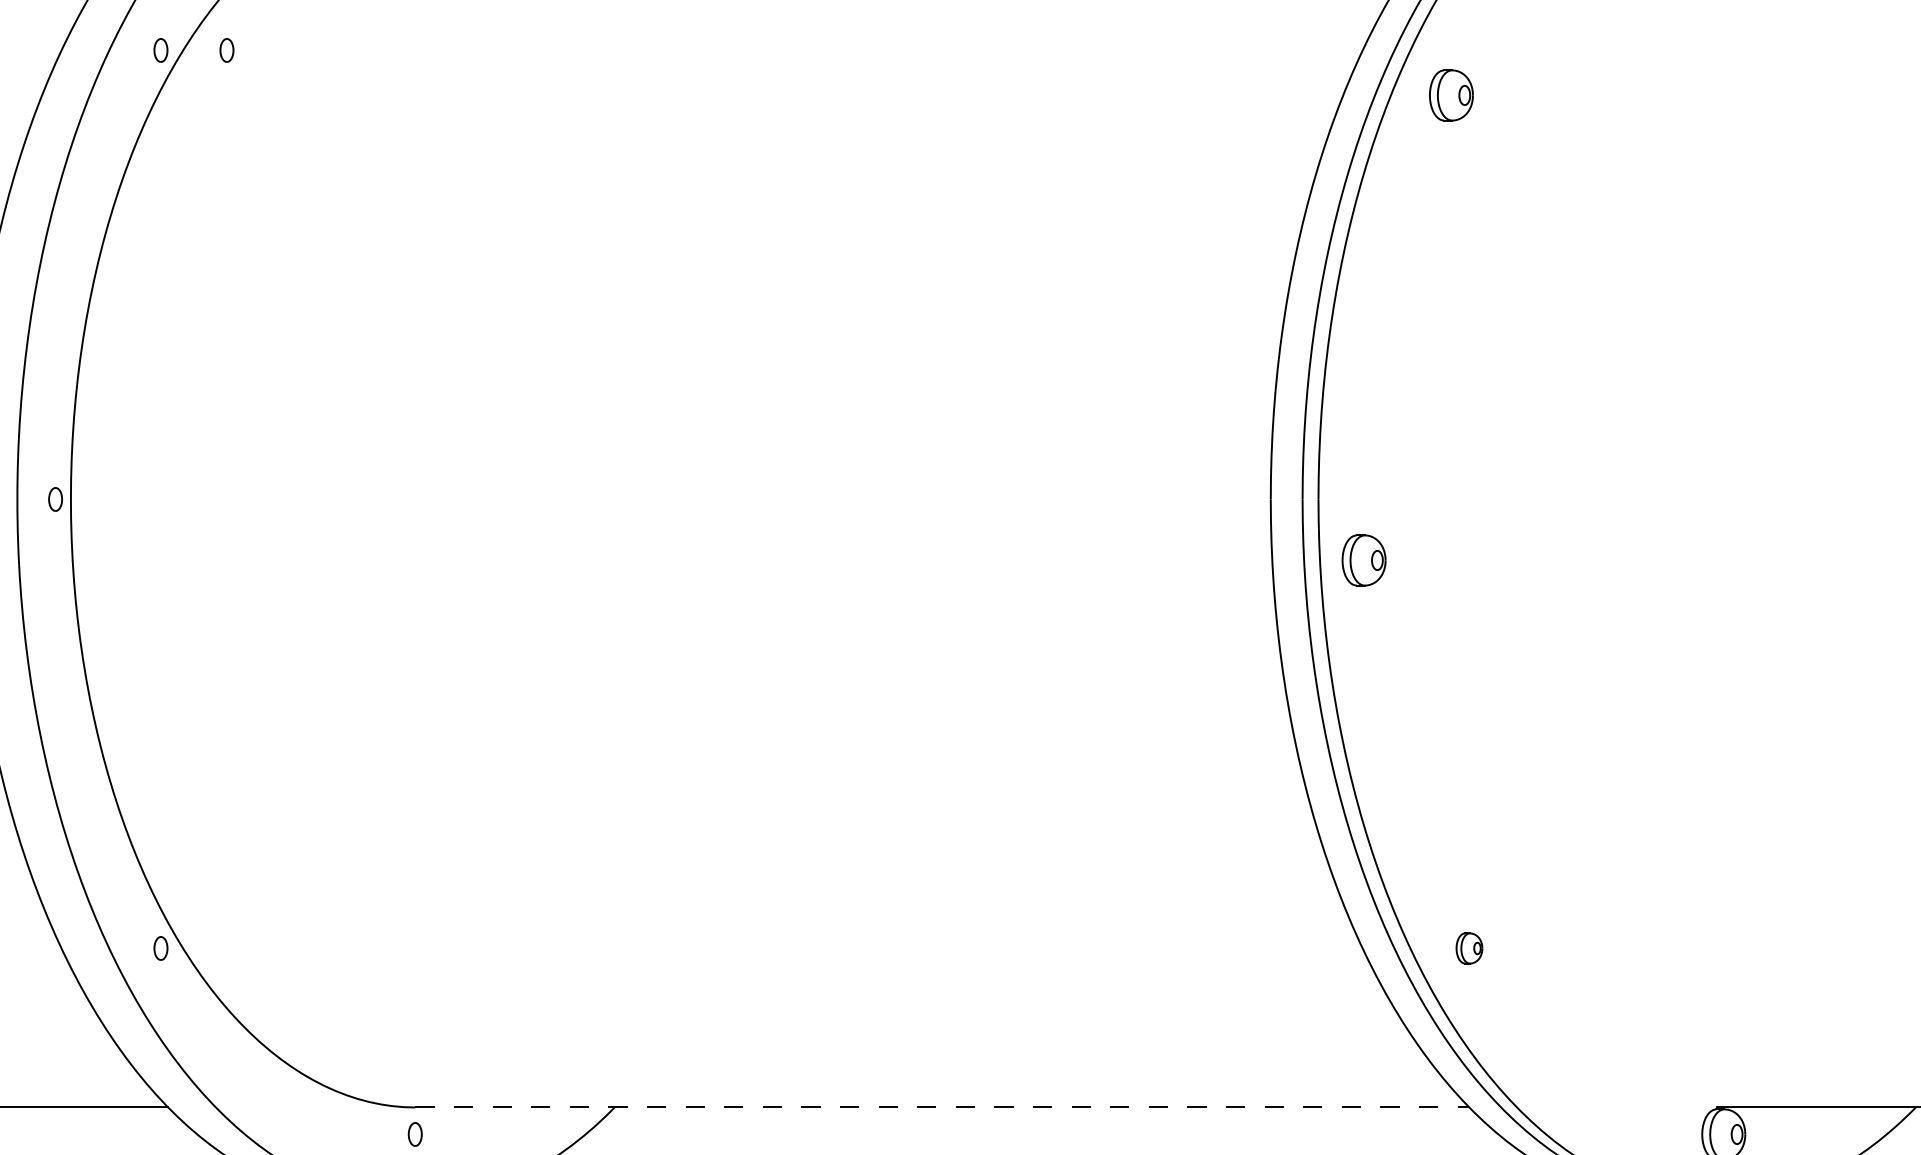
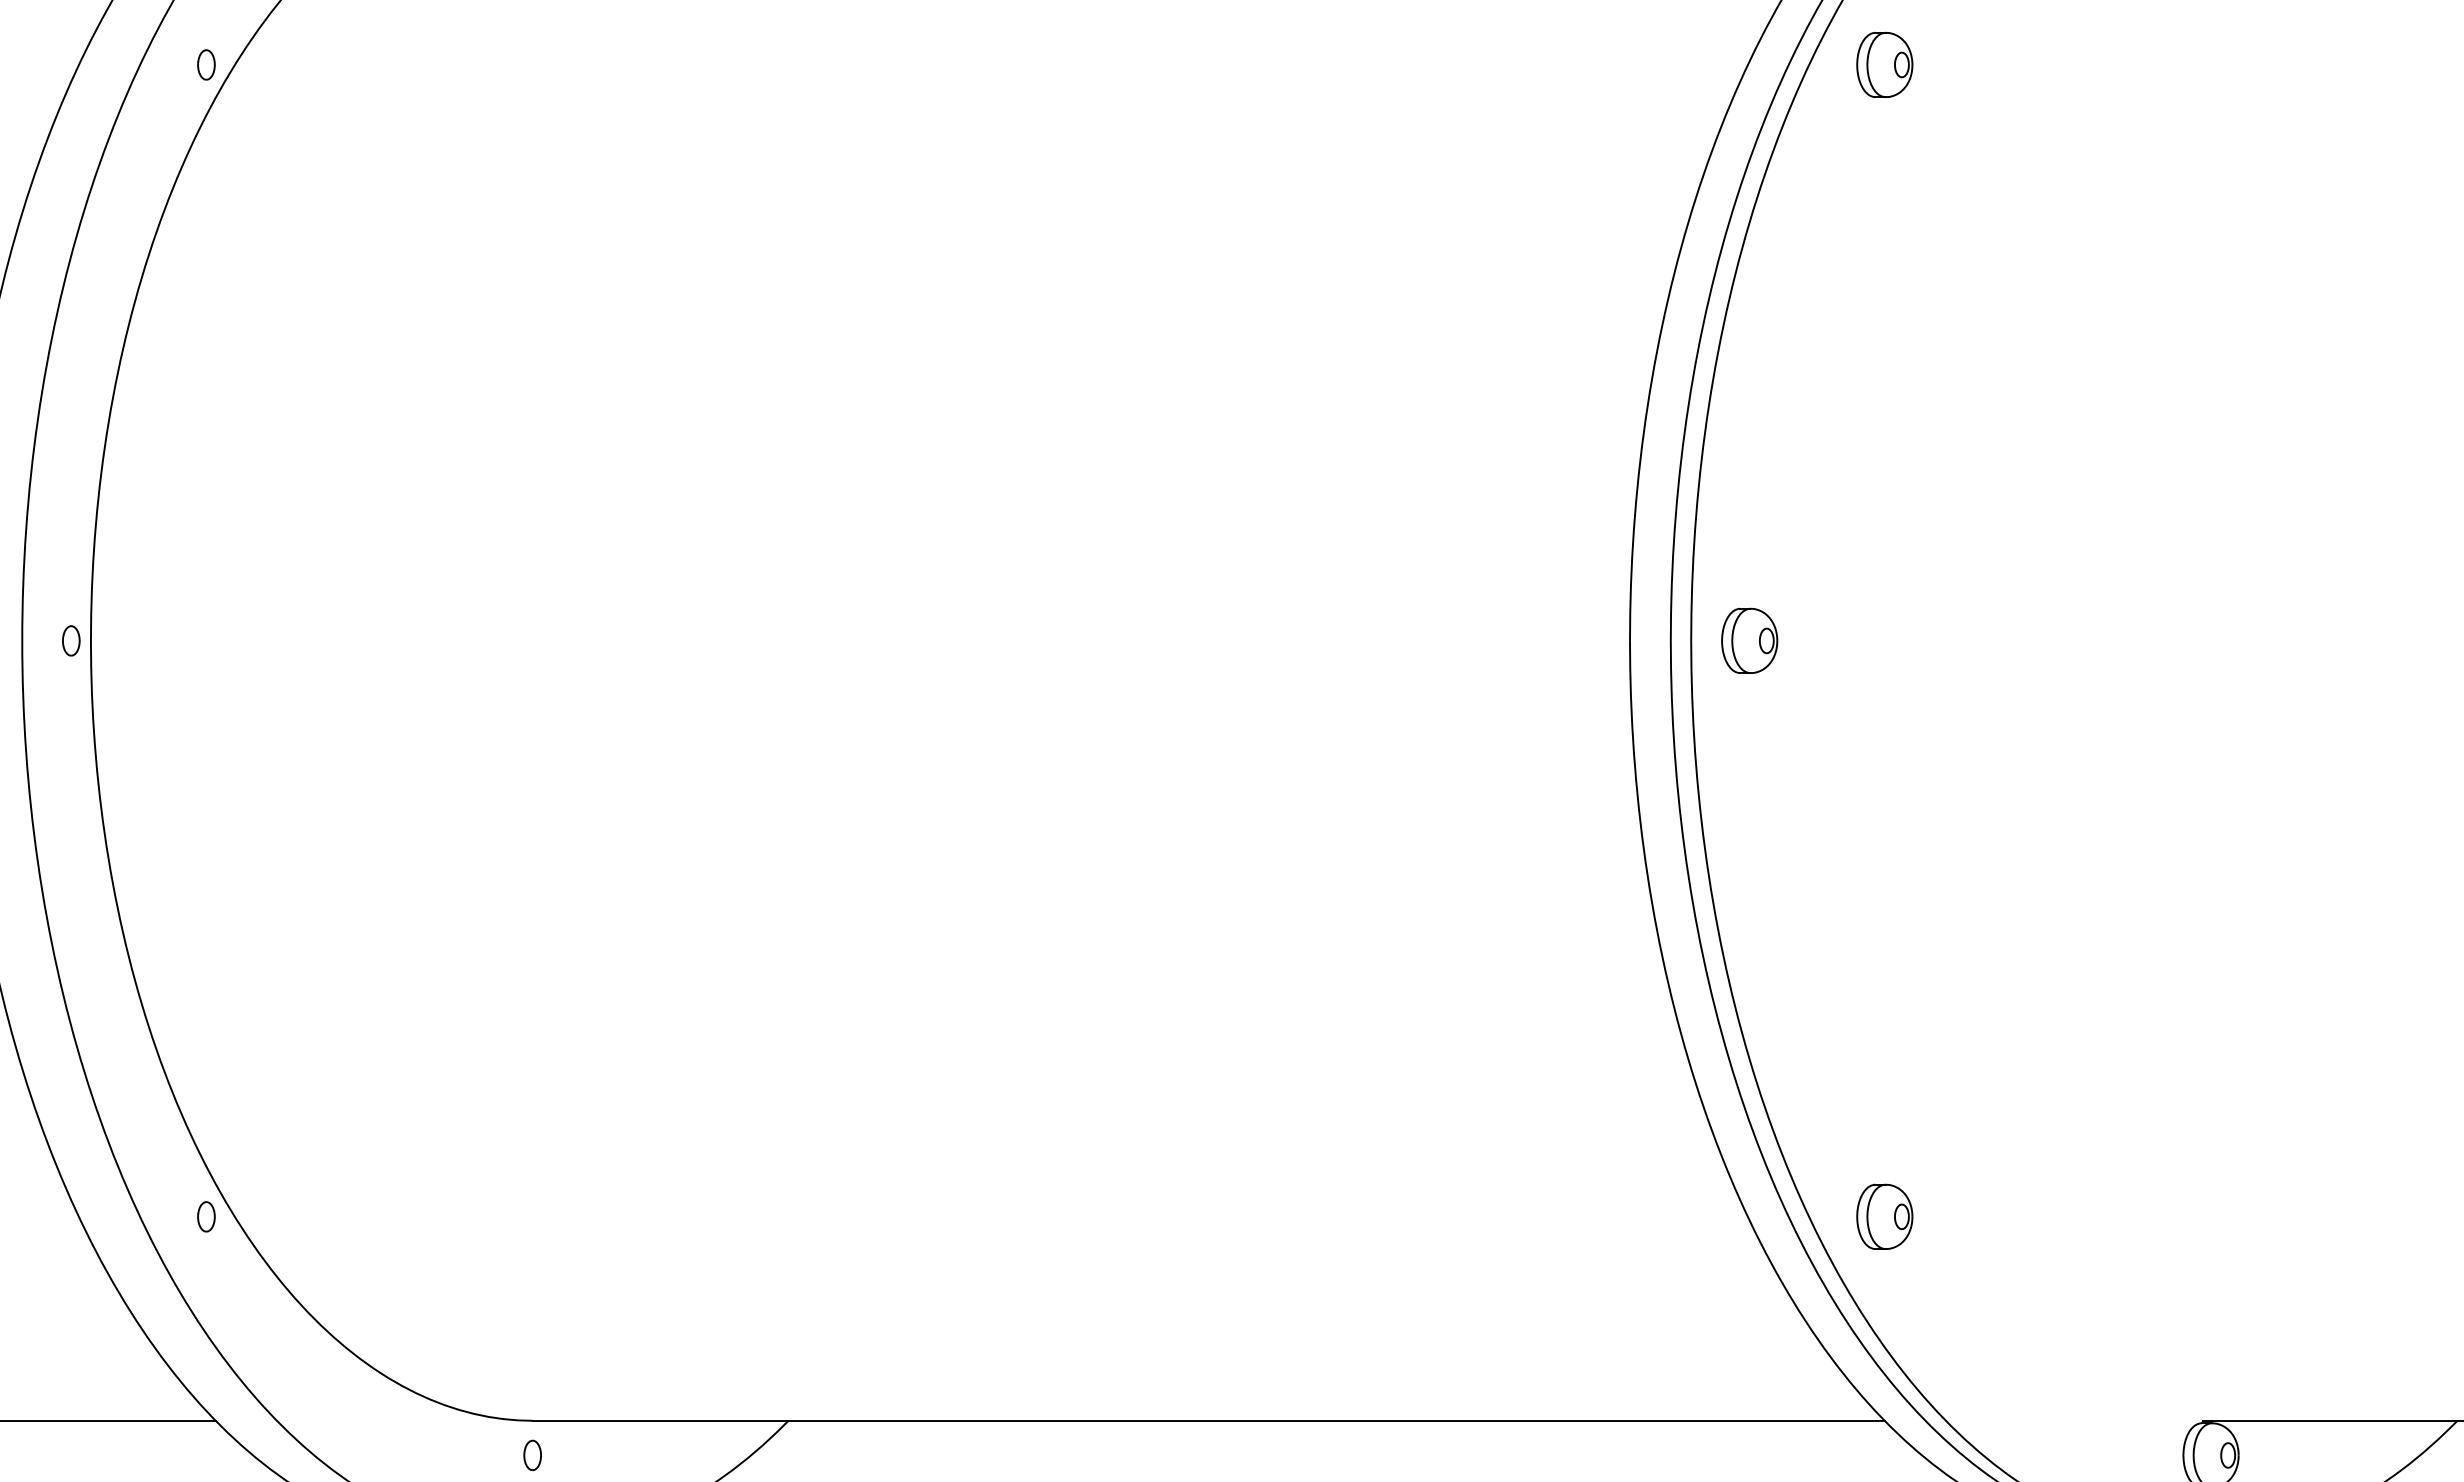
part: (226, 50) -> (290, 65), removed
part: (1451, 95) -> (1884, 65), moved
part: (1363, 560) -> (1748, 640), moved
part: (1469, 948) -> (1884, 1216), size x1.67
line: (942, 1107) -> (1208, 1420), dashed -> solid

